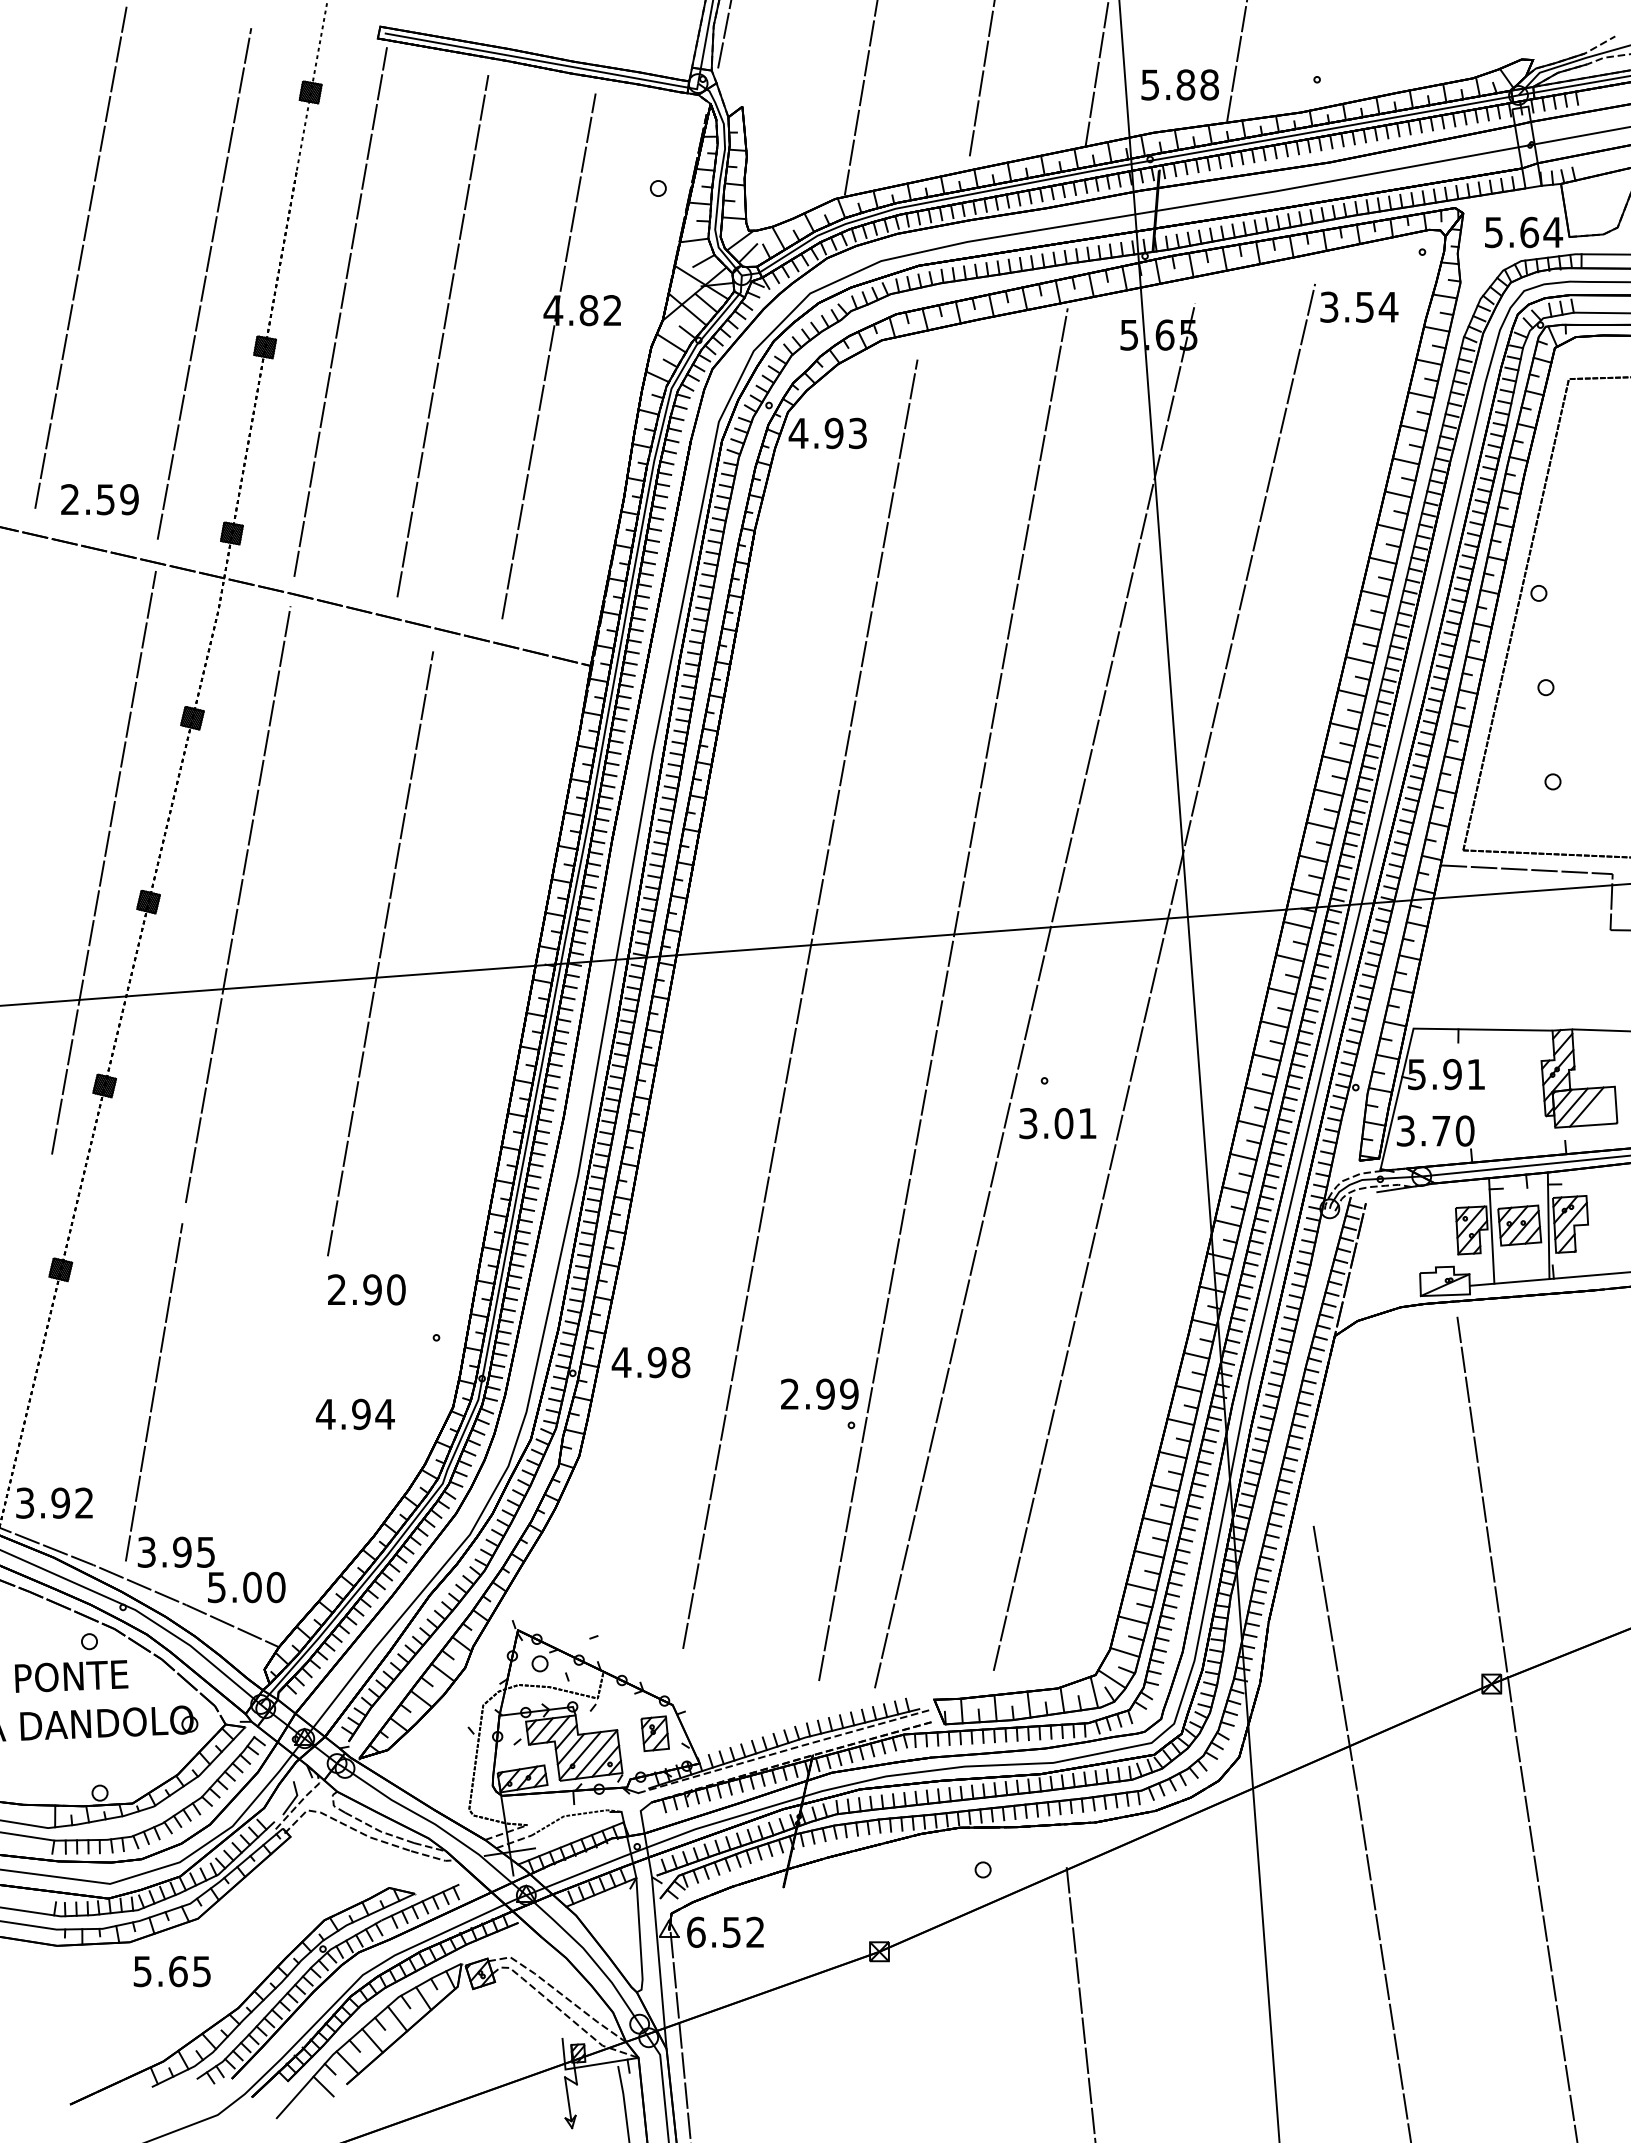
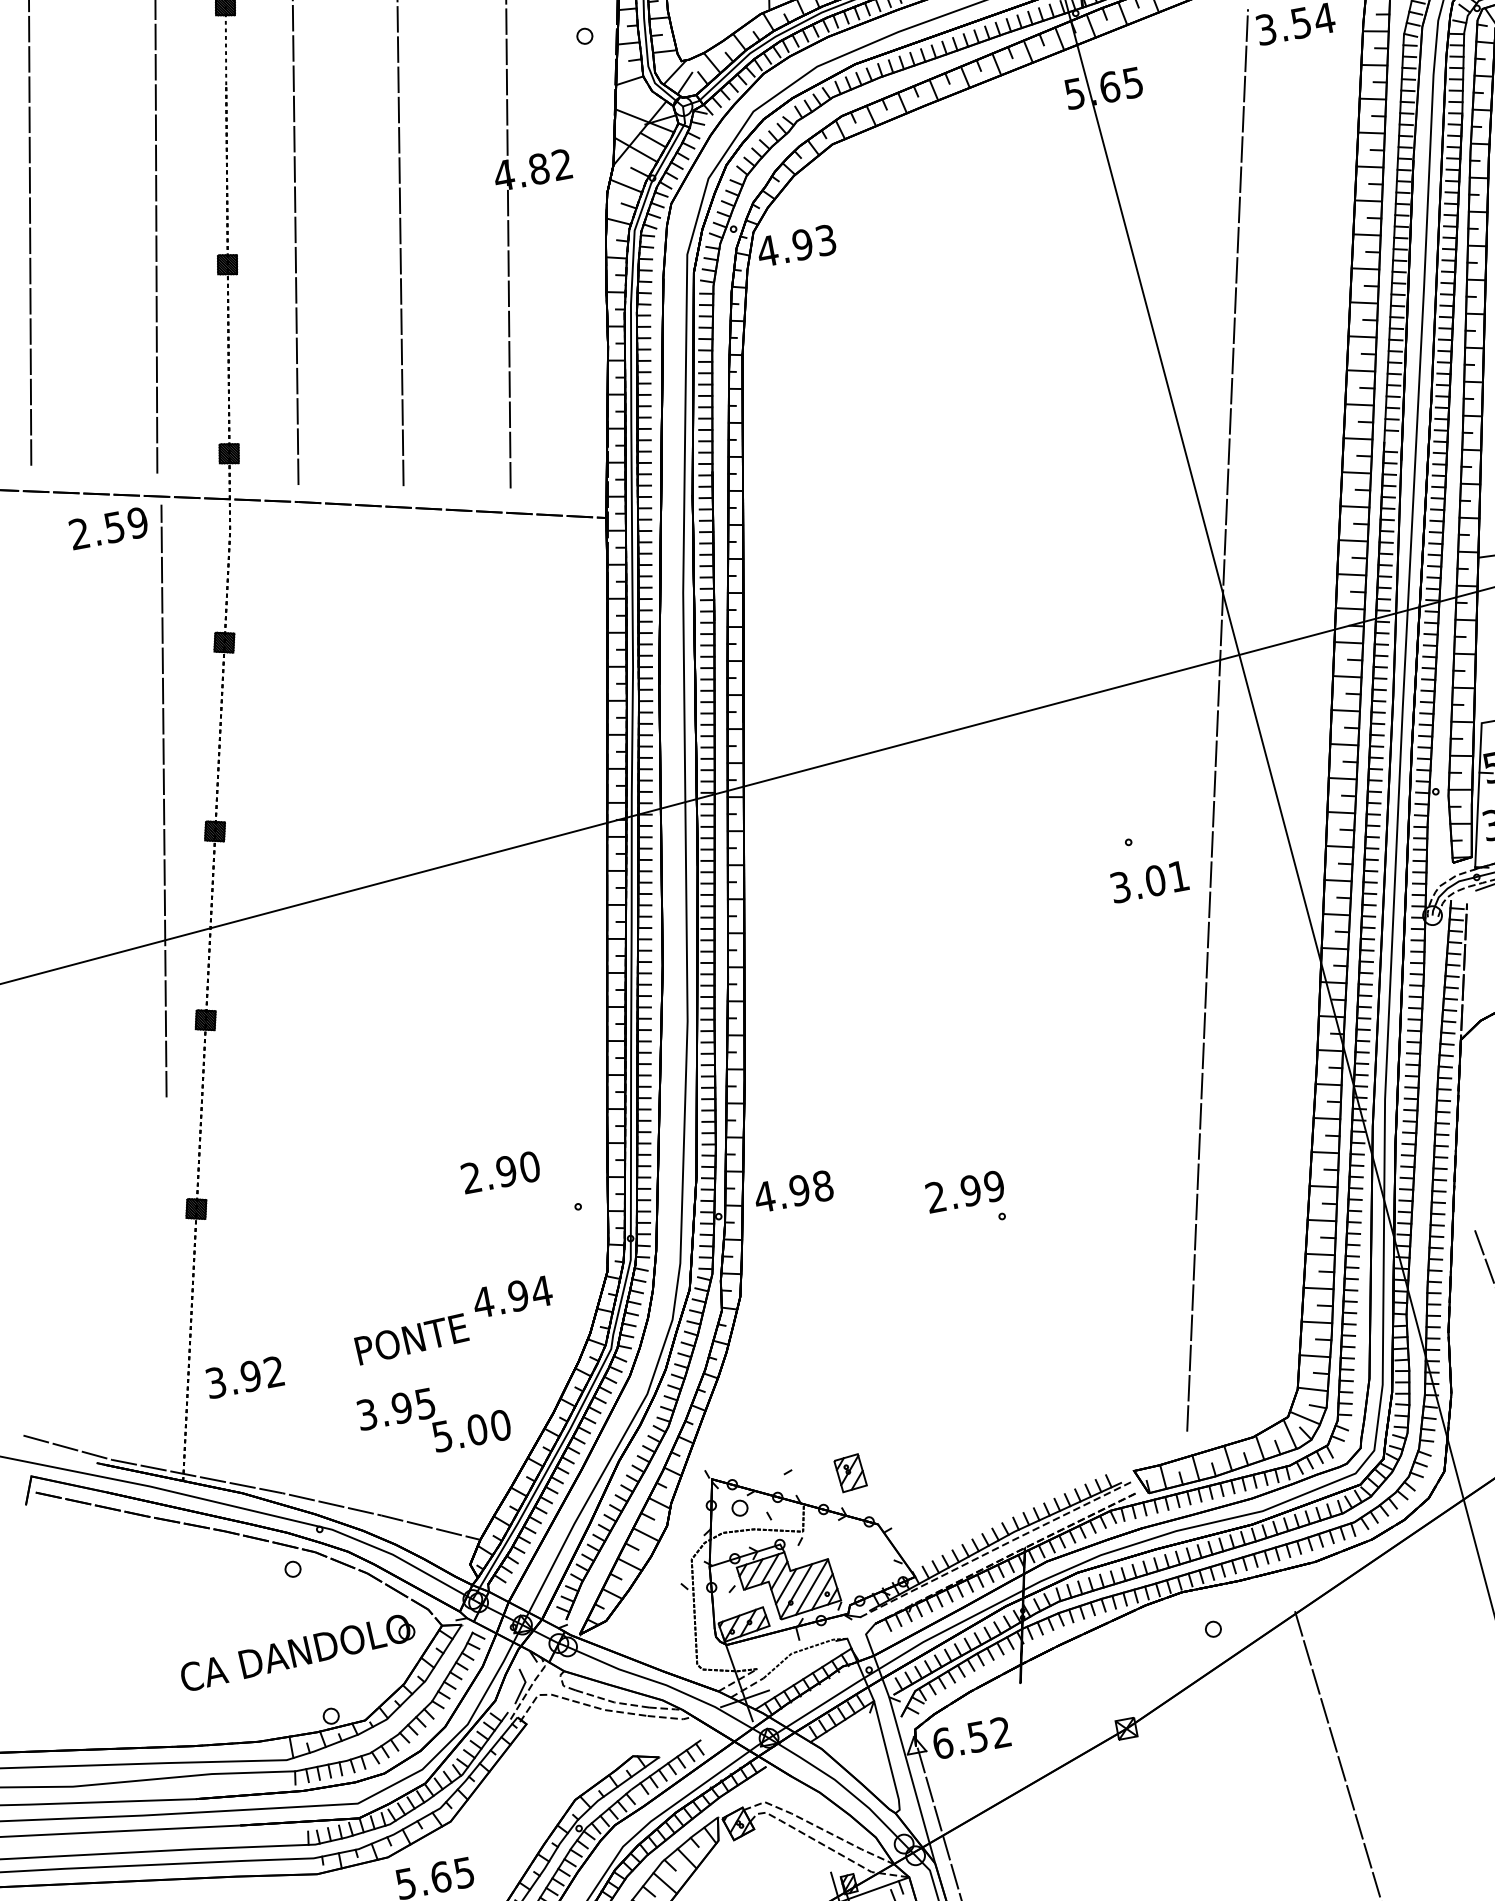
line: (703, 260) -> (642, 98), removed
text: (99, 499) -> (108, 528), moved
line: (237, 904) -> (302, 817), removed
line: (380, 953) -> (452, 839), removed
line: (943, 994) -> (1013, 776), removed
line: (1034, 995) -> (1103, 760), removed
line: (800, 1003) -> (874, 811), removed
line: (153, 1392) -> (310, 1312), removed
text: (54, 1502) -> (244, 1376), moved
text: (211, 1569) -> (433, 1419), moved
text: (71, 1676) -> (411, 1339), moved
part: (654, 1733) -> (849, 1473), moved

